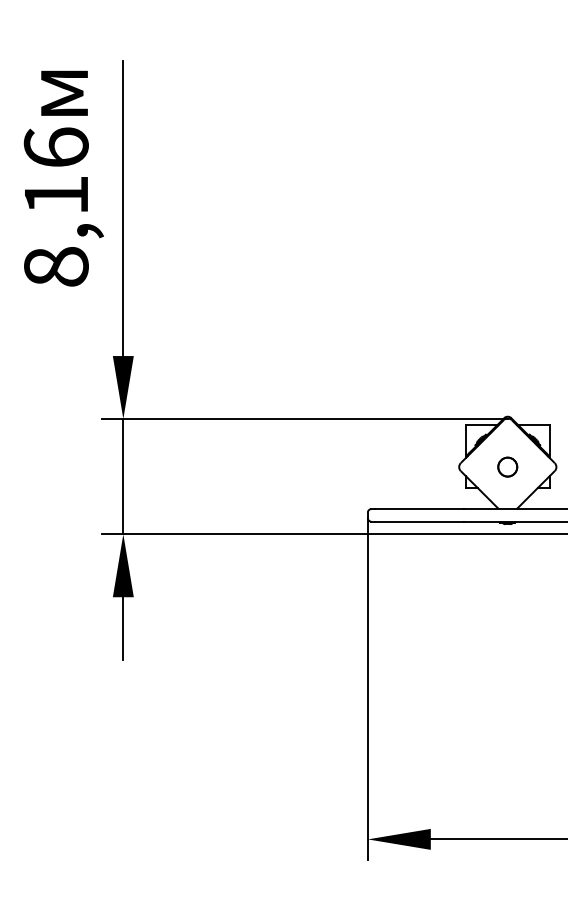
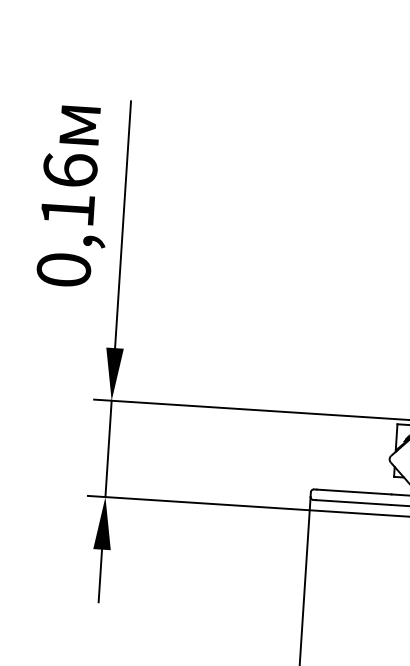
text: (55, 266) -> (63, 269), 8,16 -> 0,16

